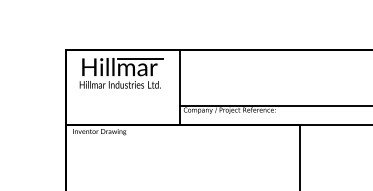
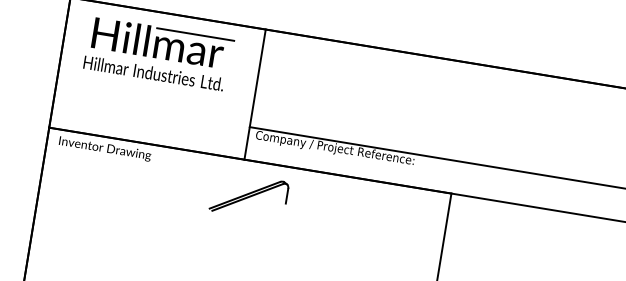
part: (185, 145) -> (249, 196), added

